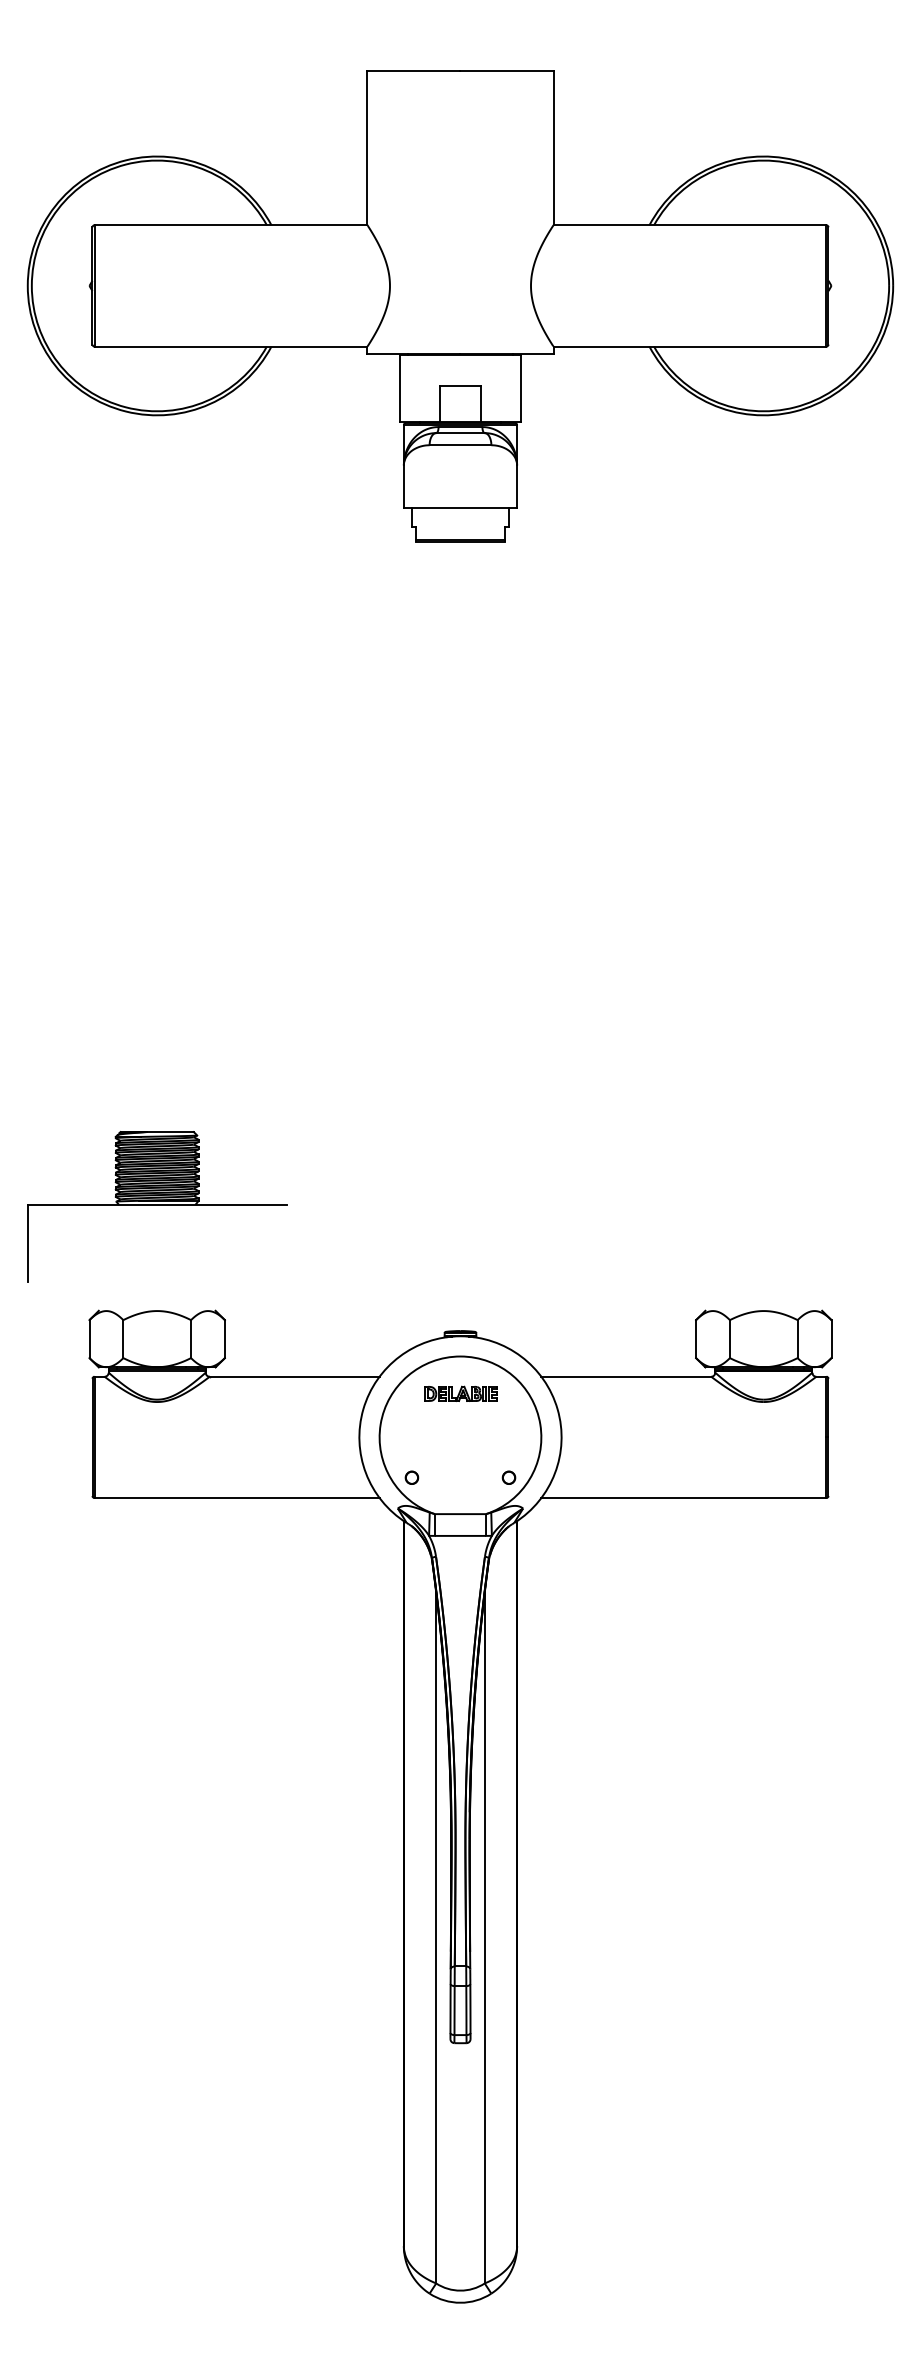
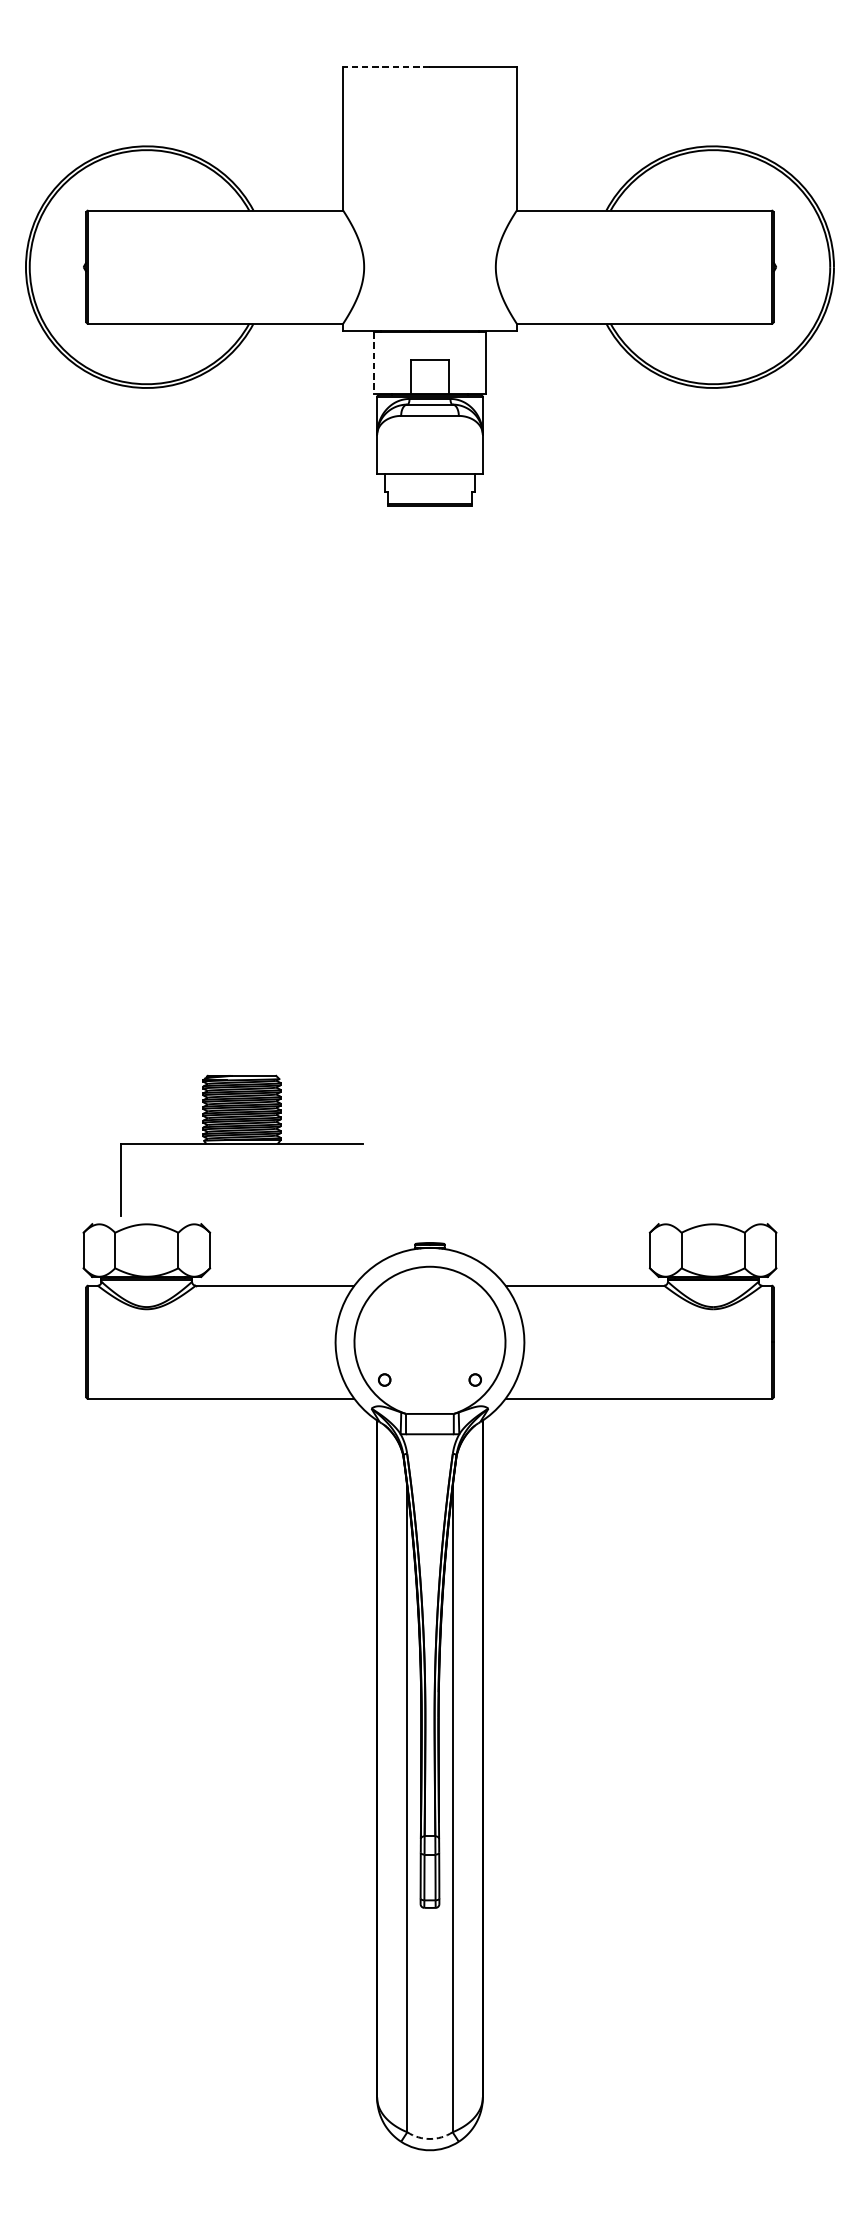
line: (413, 71) -> (386, 66), solid -> dashed
line: (400, 389) -> (373, 363), solid -> dashed
part: (157, 1206) -> (242, 1145), moved
part: (460, 1393) -> (430, 1301), removed
arc: (460, 2290) -> (430, 2138), solid -> dashed

